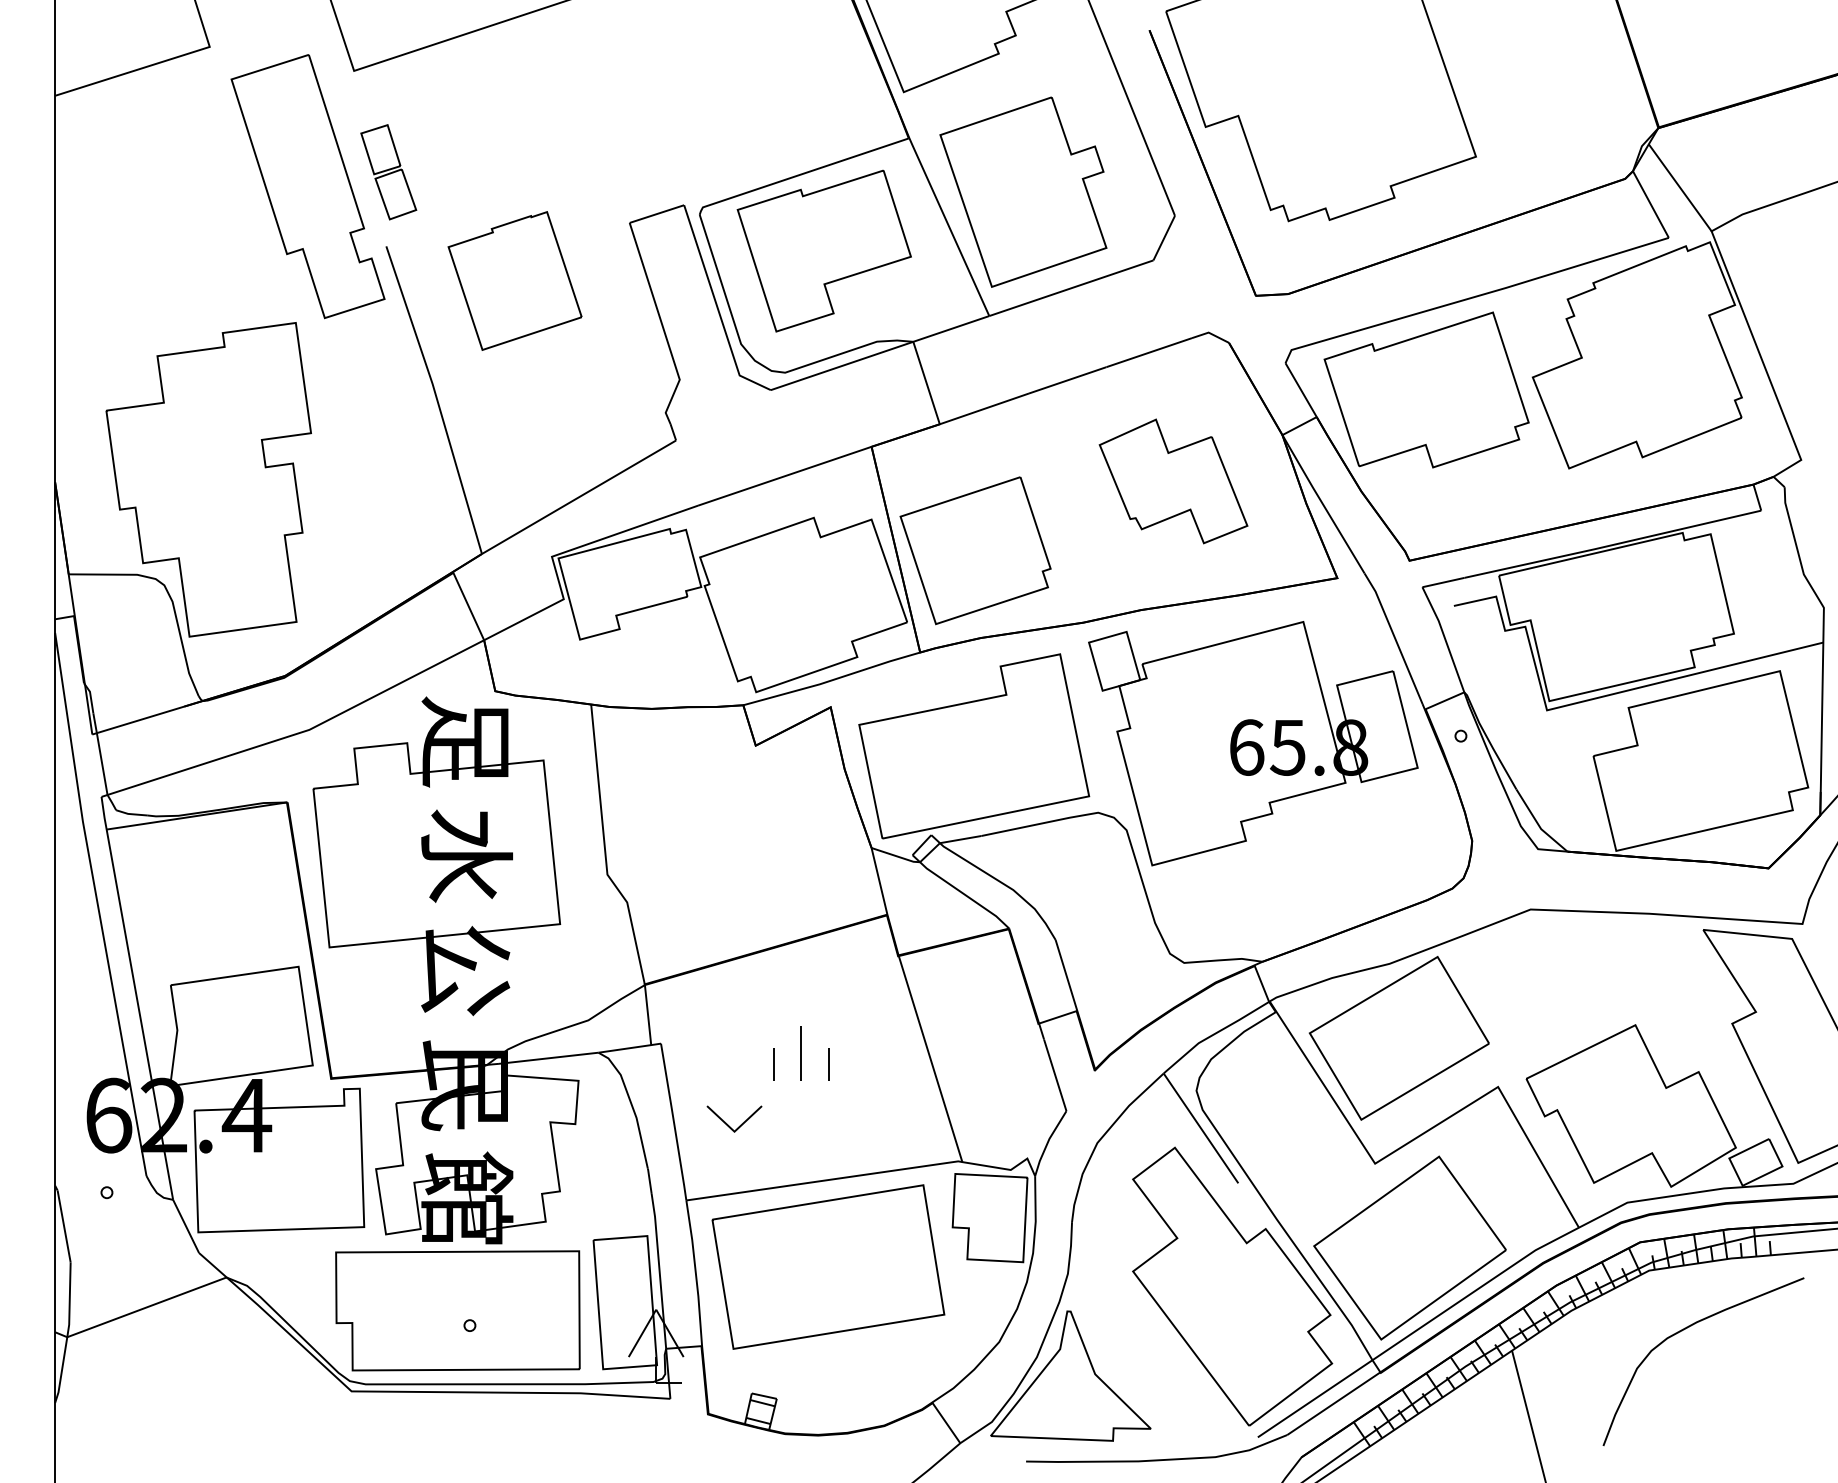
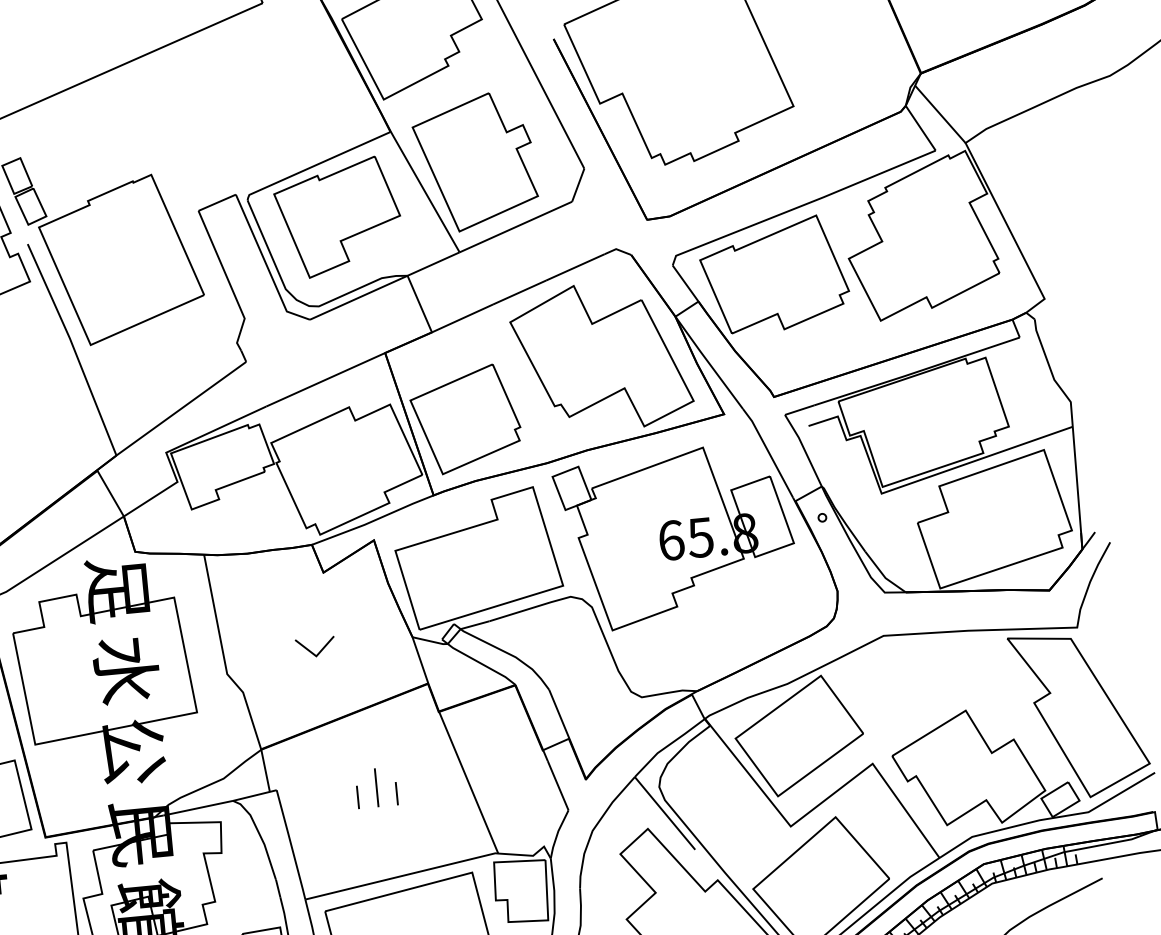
part: (514, 280) -> (120, 259), size x1.67
part: (1173, 481) -> (601, 356), size x1.67
part: (728, 1124) -> (311, 651), moved

